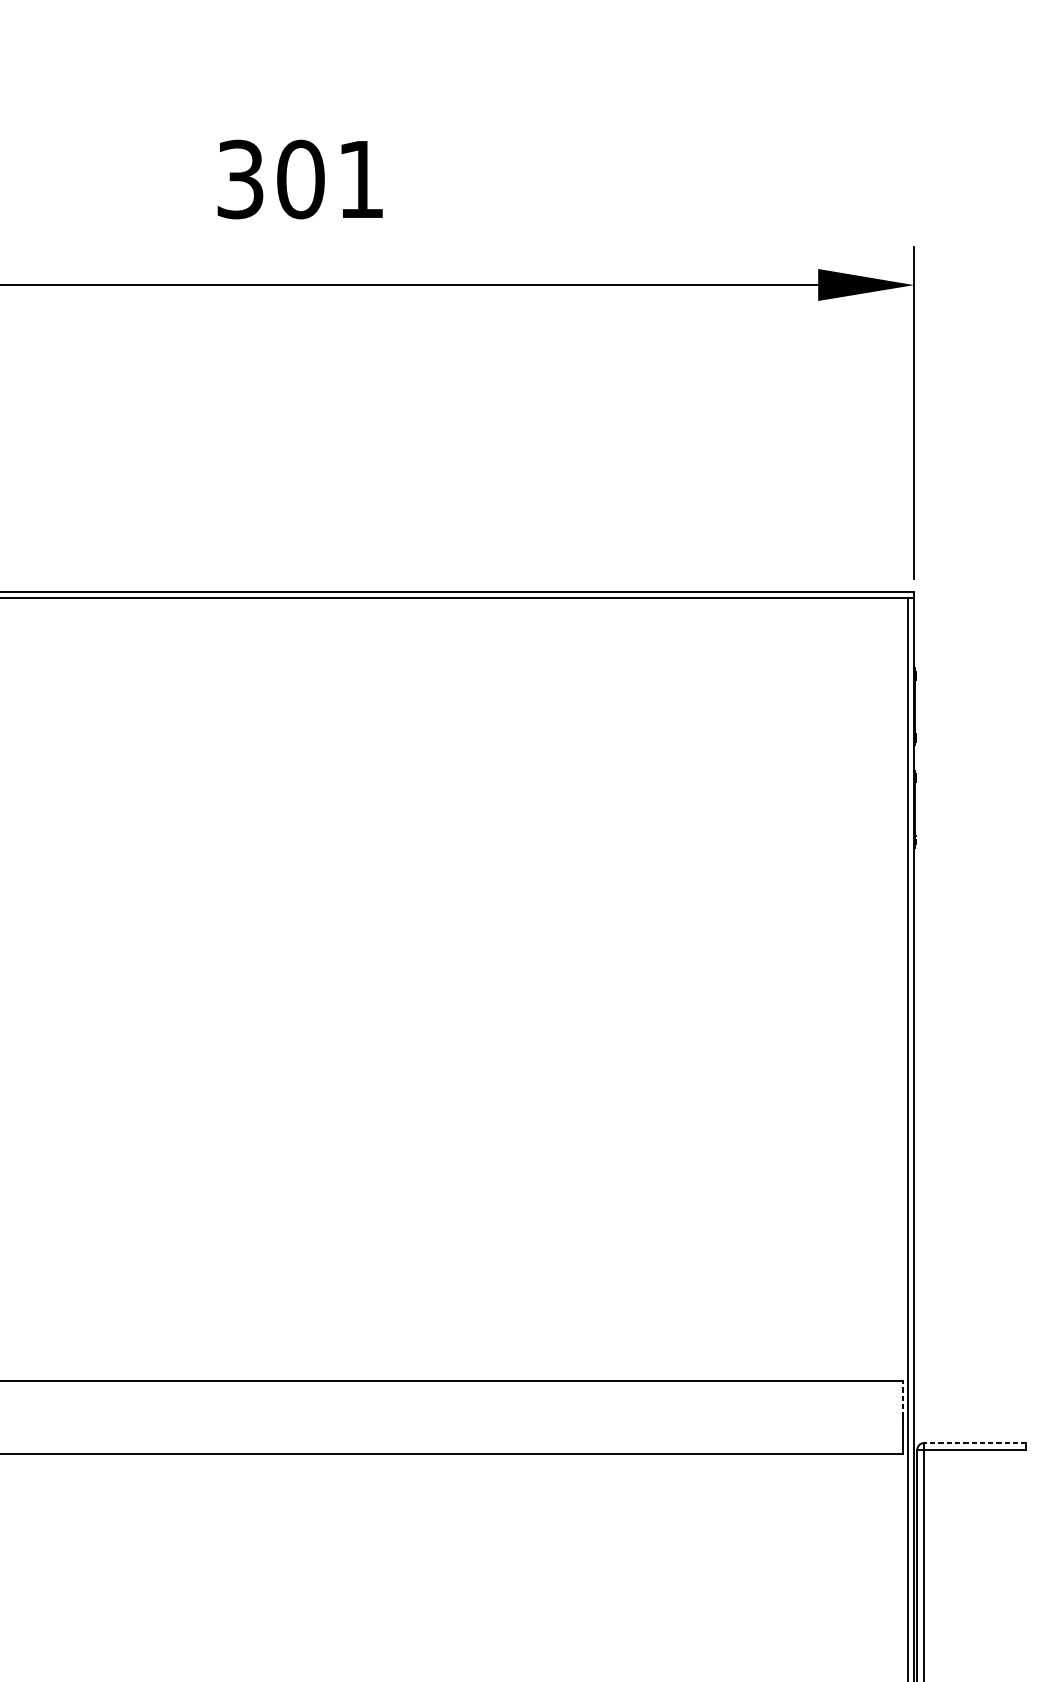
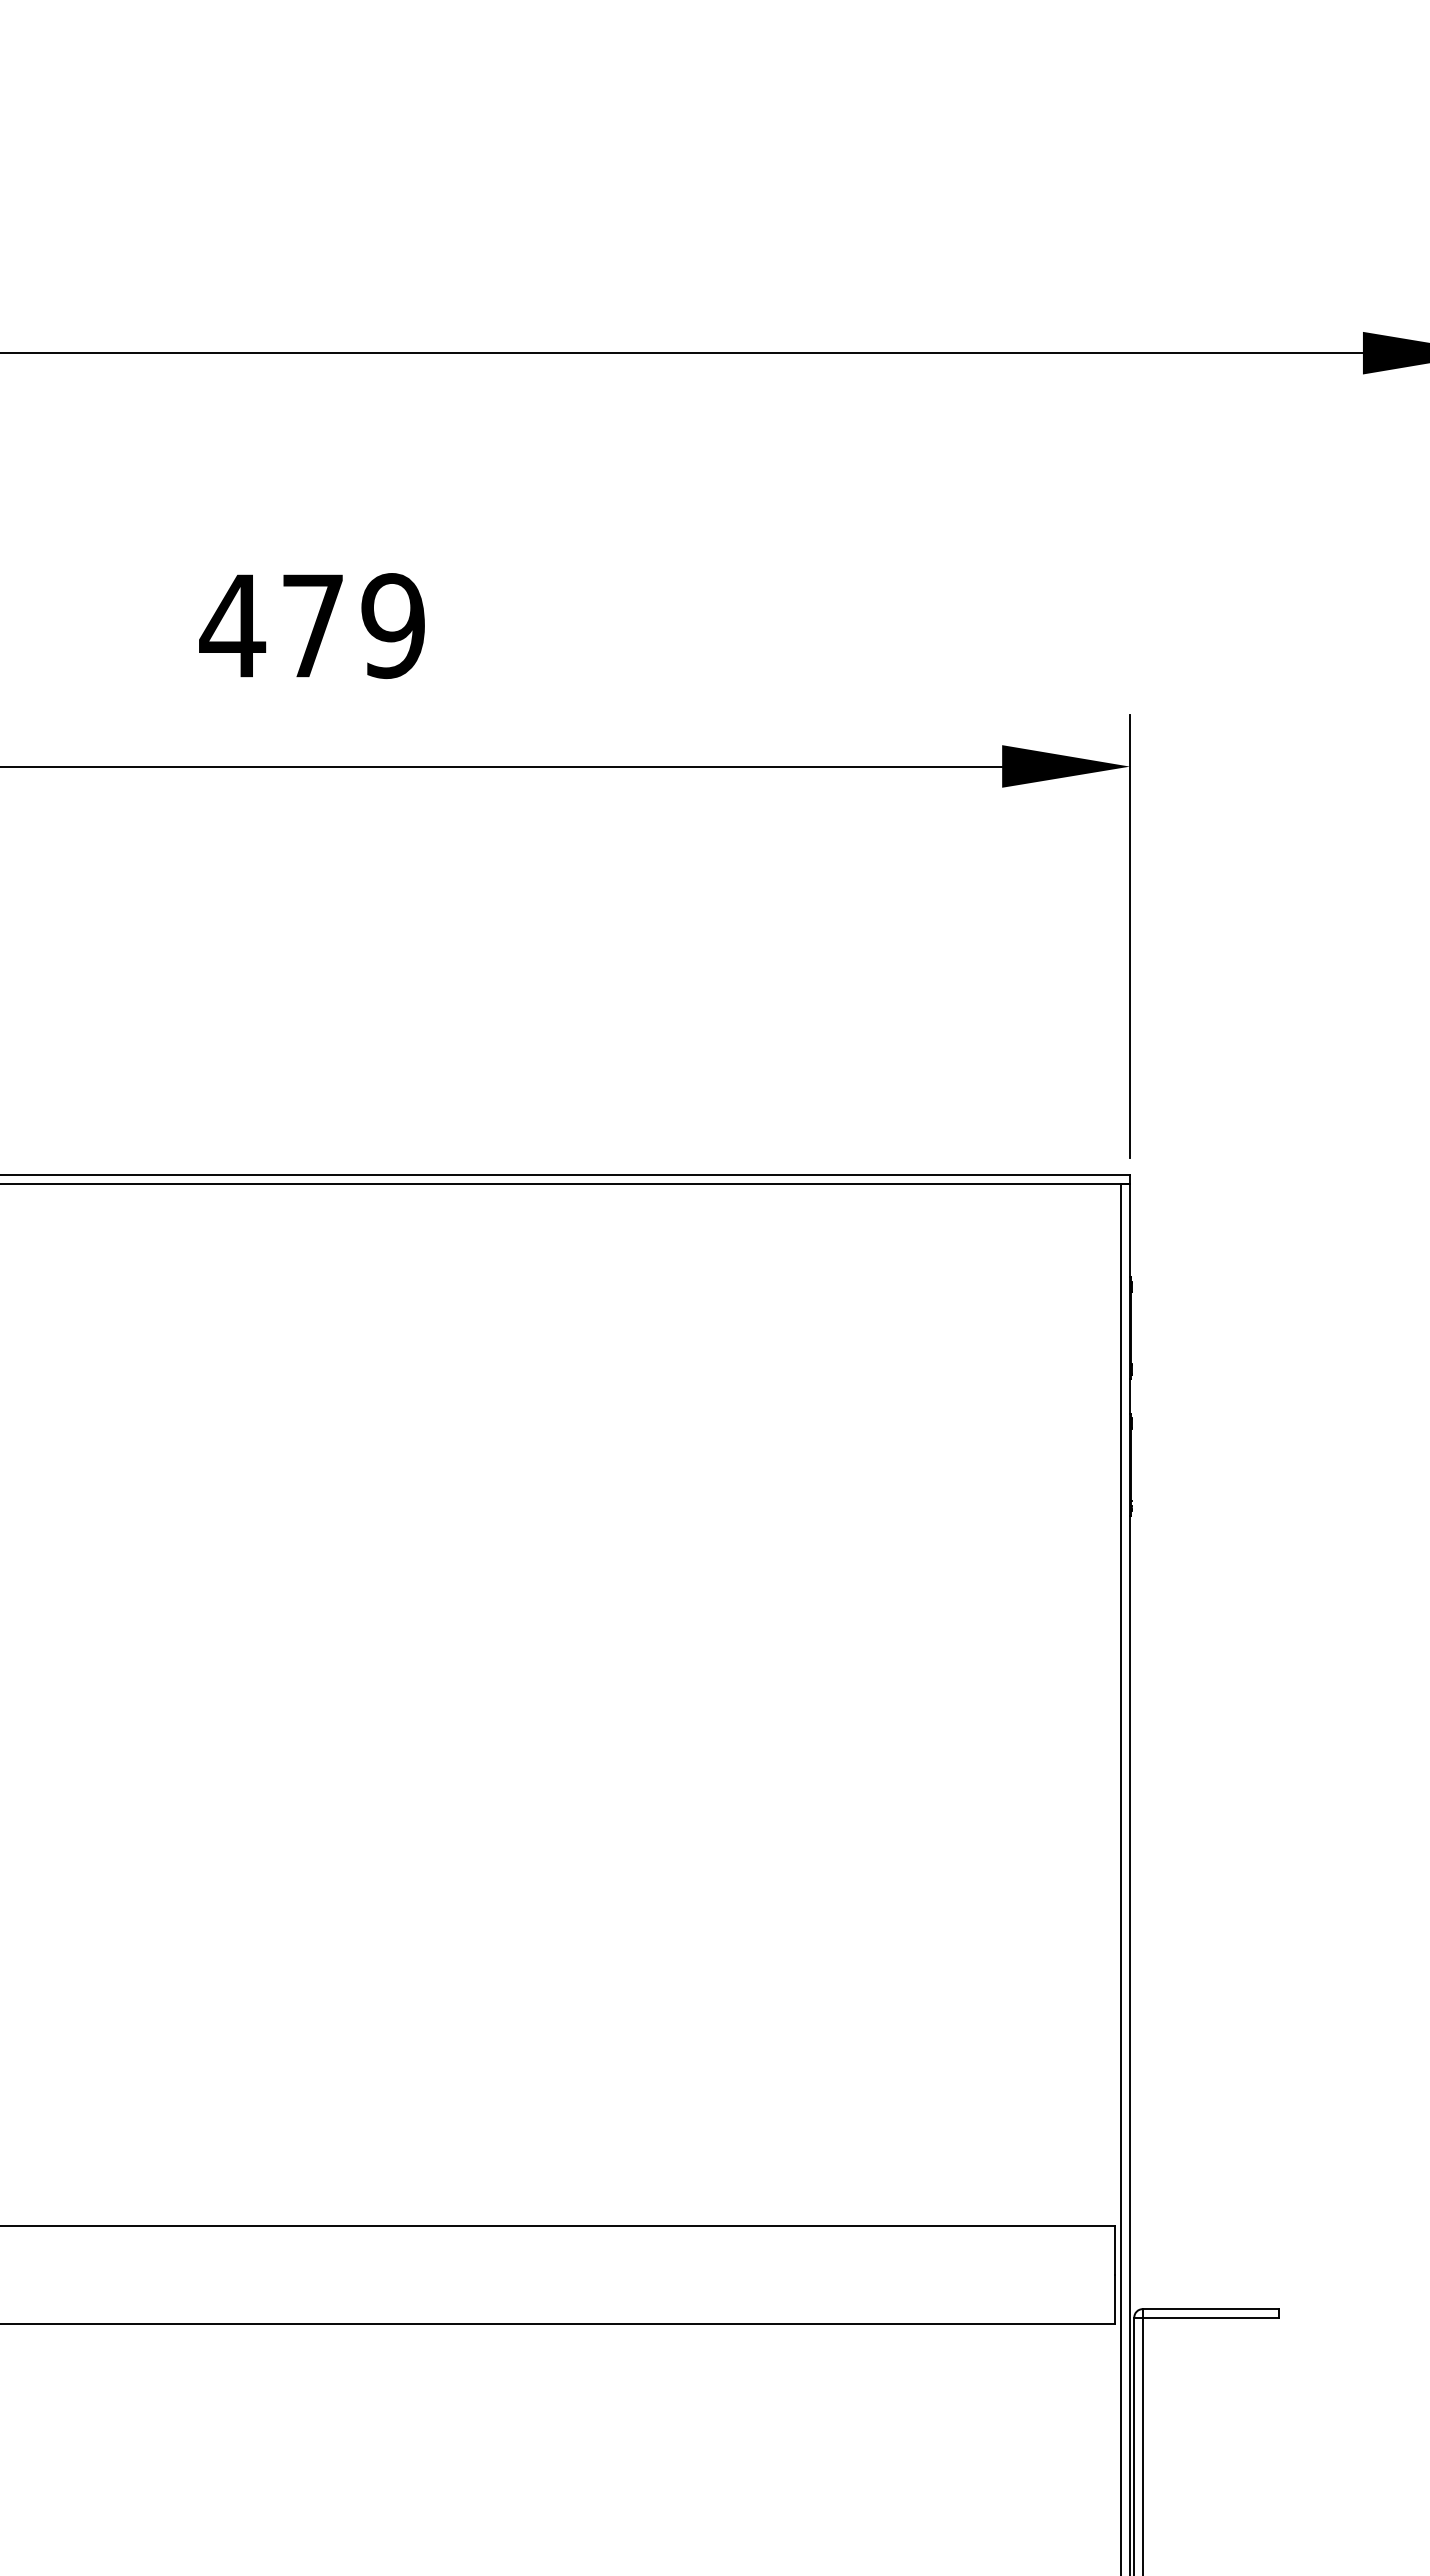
text: (299, 179) -> (311, 626), 301 -> 479
line: (903, 1399) -> (1115, 2250), dashed -> solid
line: (974, 1443) -> (1210, 2309), dashed -> solid

